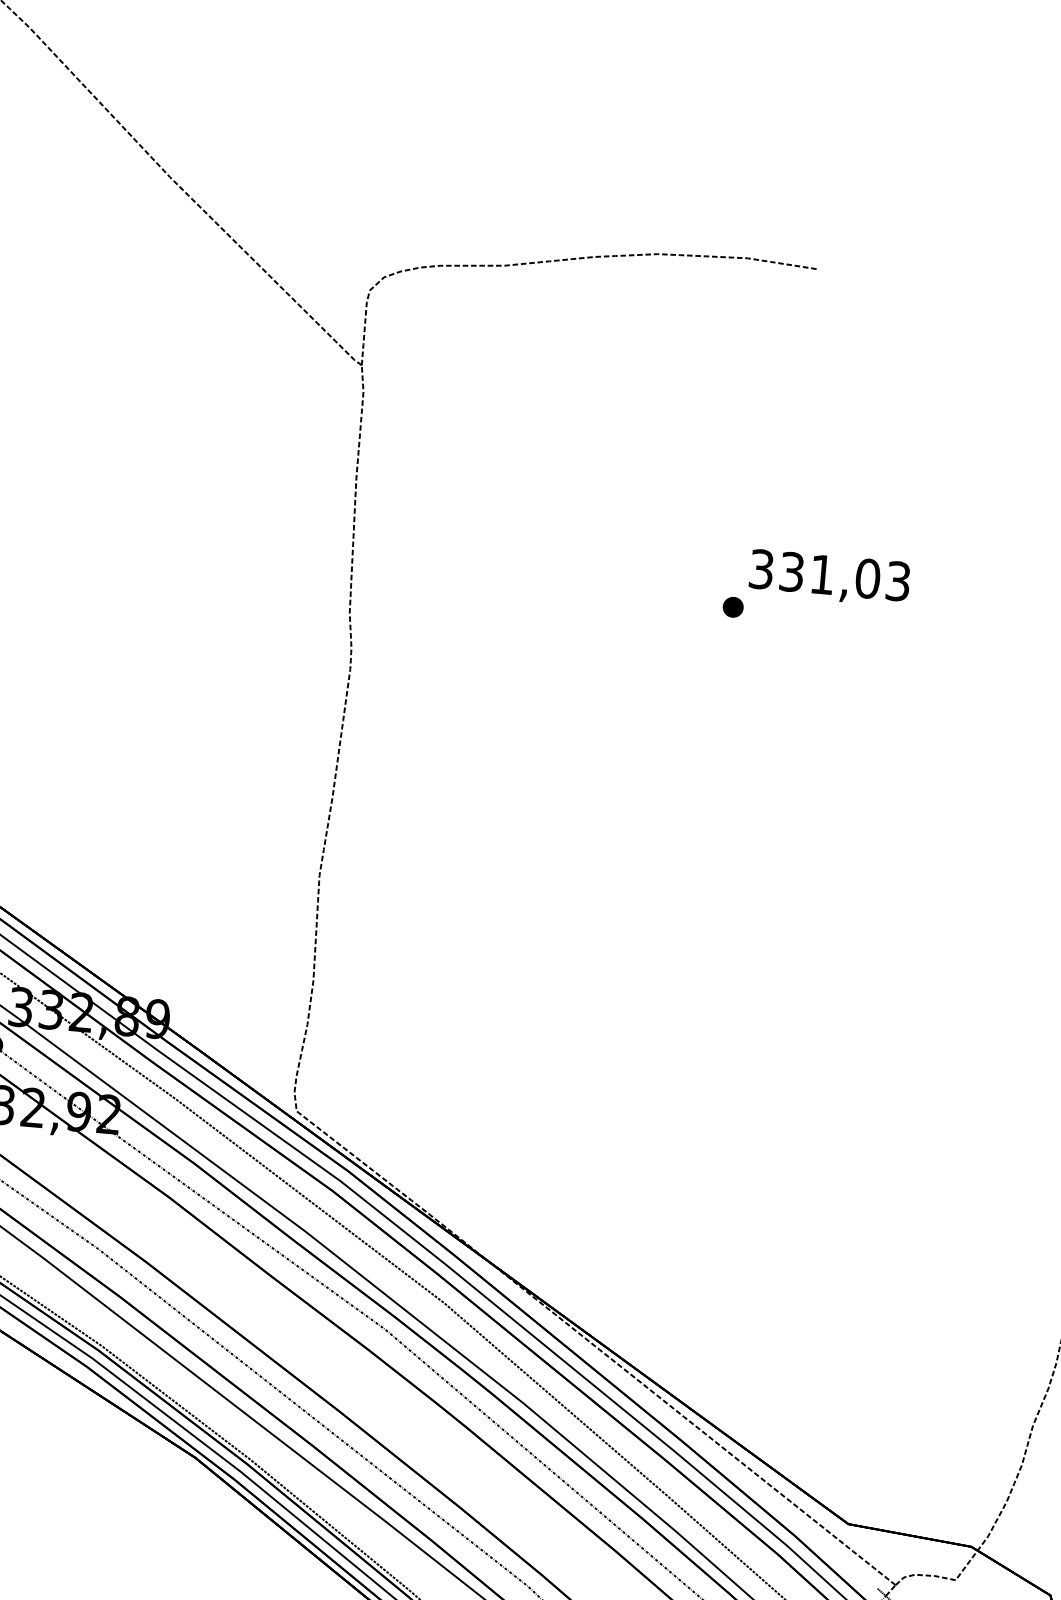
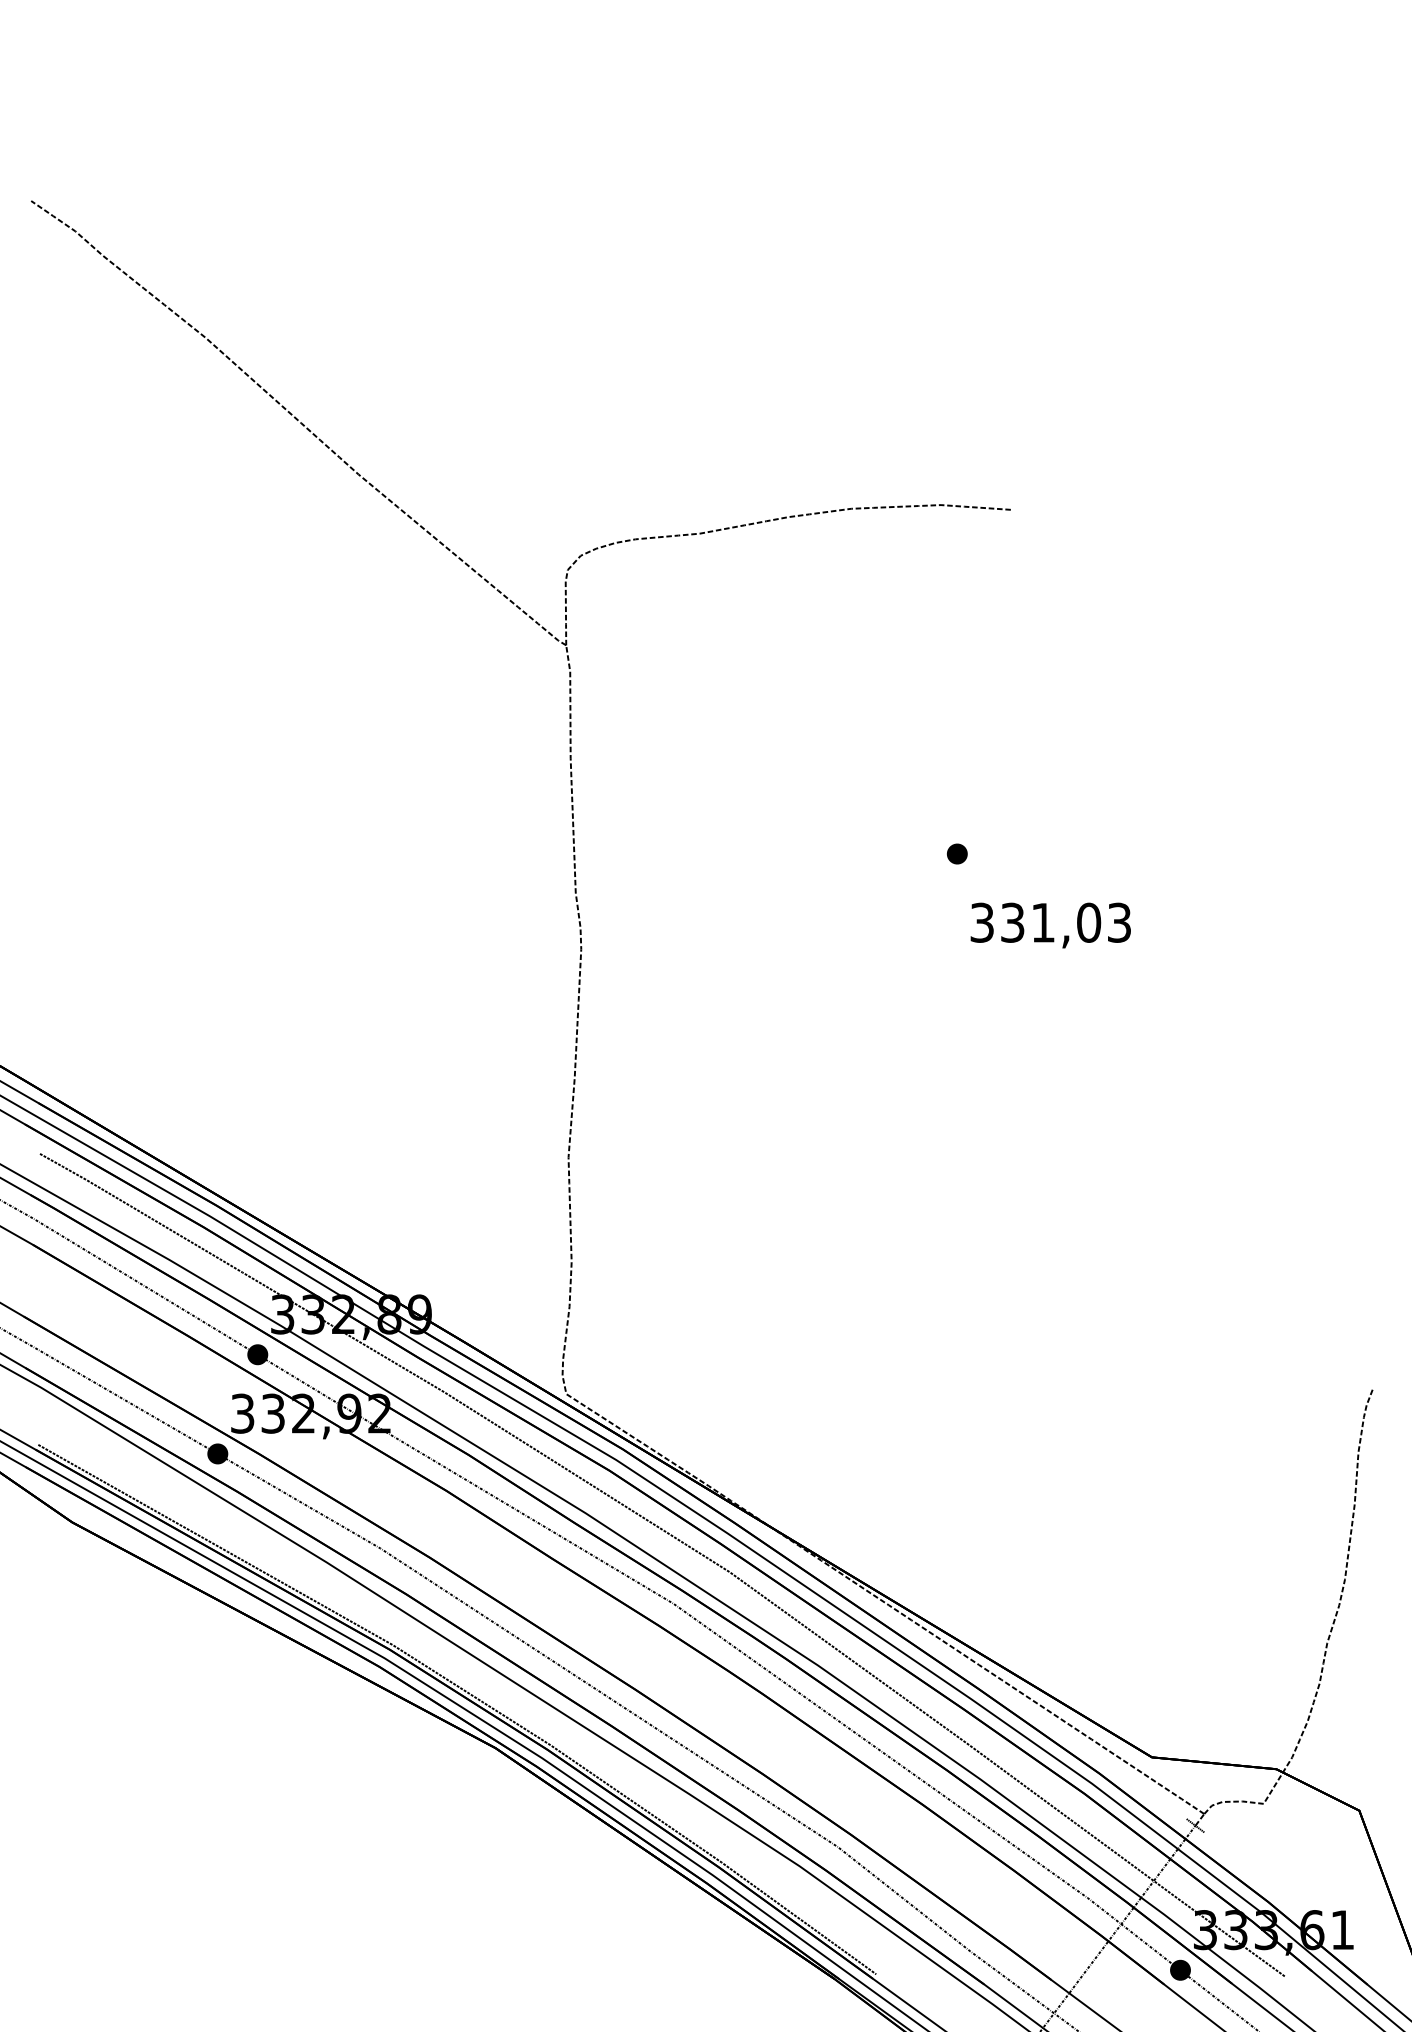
text: (829, 578) -> (1050, 925), moved

